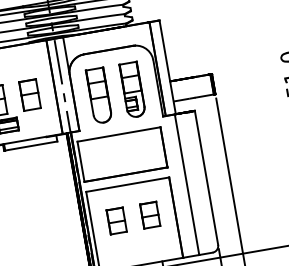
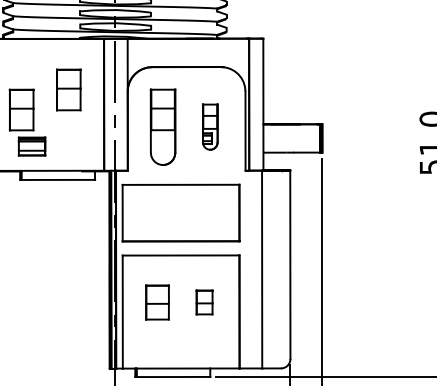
part: (132, 89) -> (210, 126), size x0.6
part: (29, 94) -> (68, 89), moved
part: (150, 215) -> (204, 302), size x0.7

